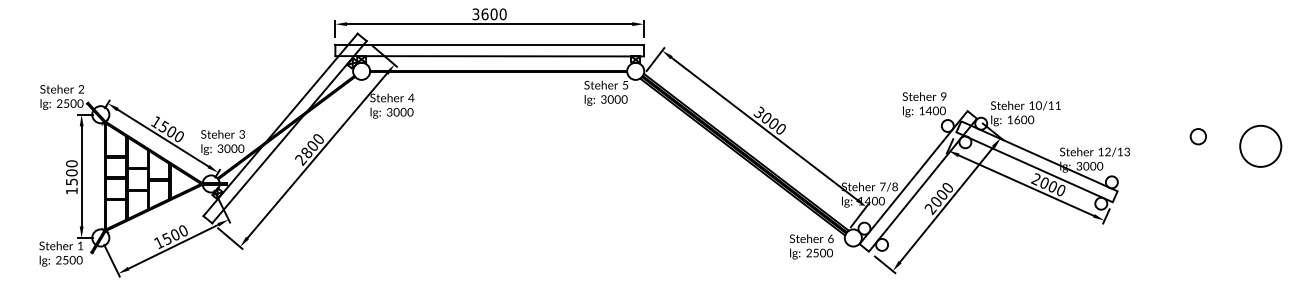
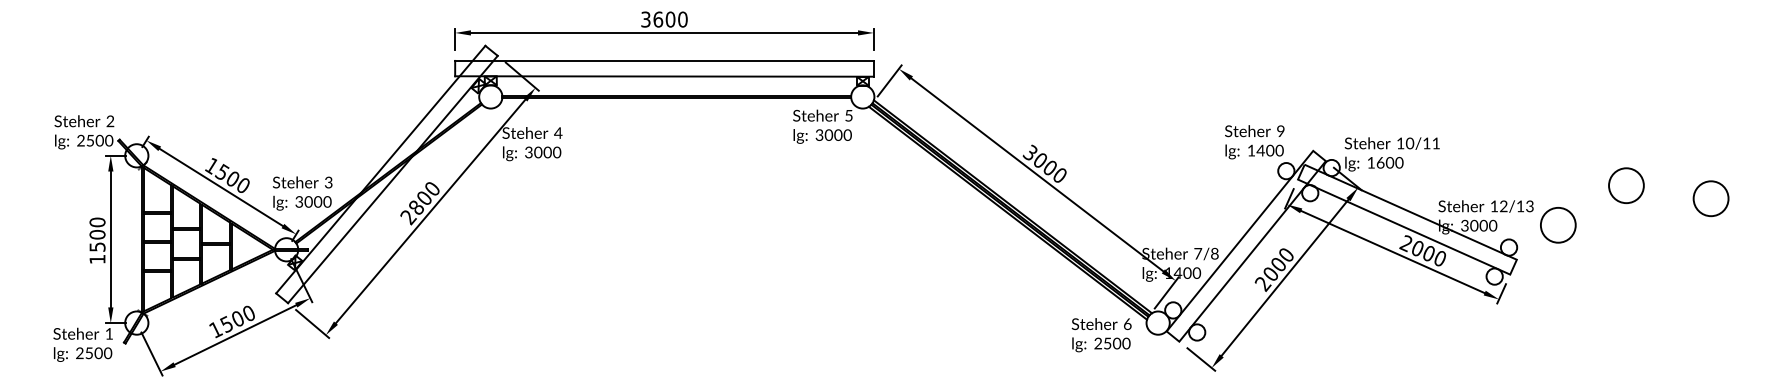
circle: (1198, 136) -> (1626, 185), size x1.67
circle: (1260, 146) -> (1710, 198), size x0.62
circle: (1148, 166) -> (1558, 225), added

